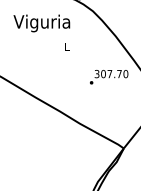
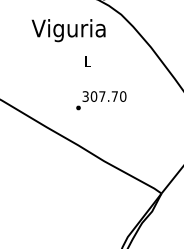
text: (41, 23) -> (68, 30), moved
text: (109, 77) -> (101, 100), moved

